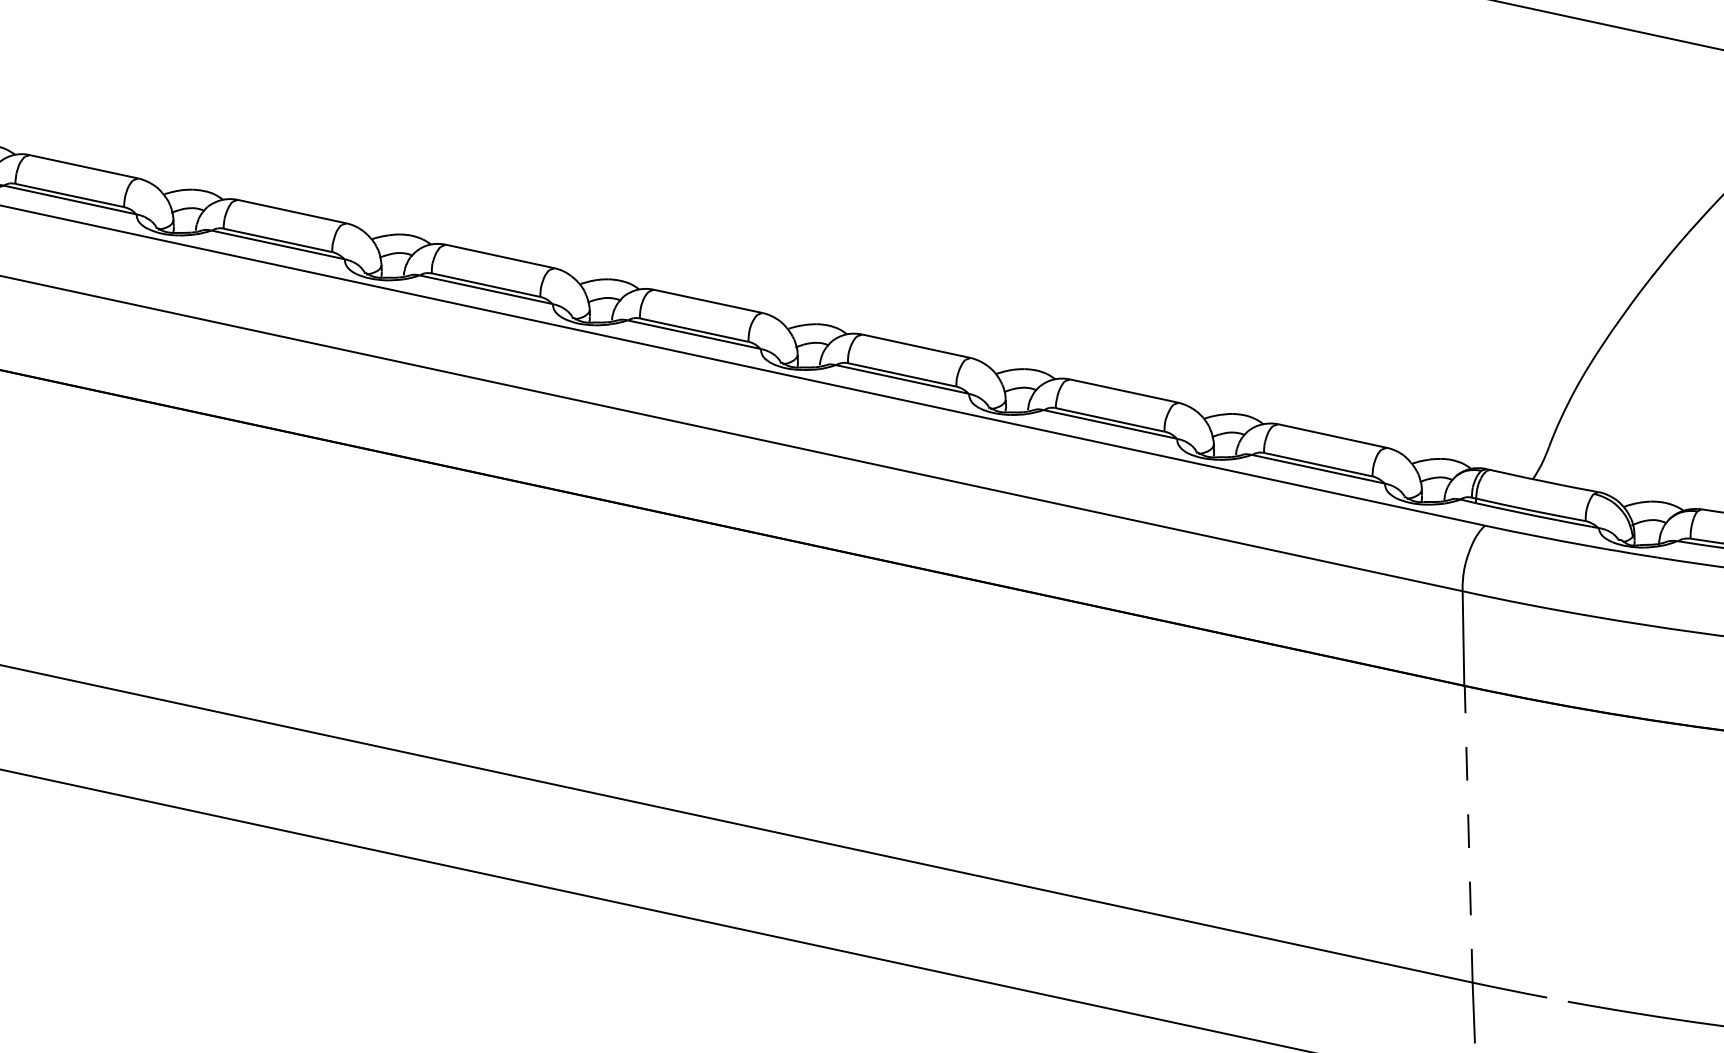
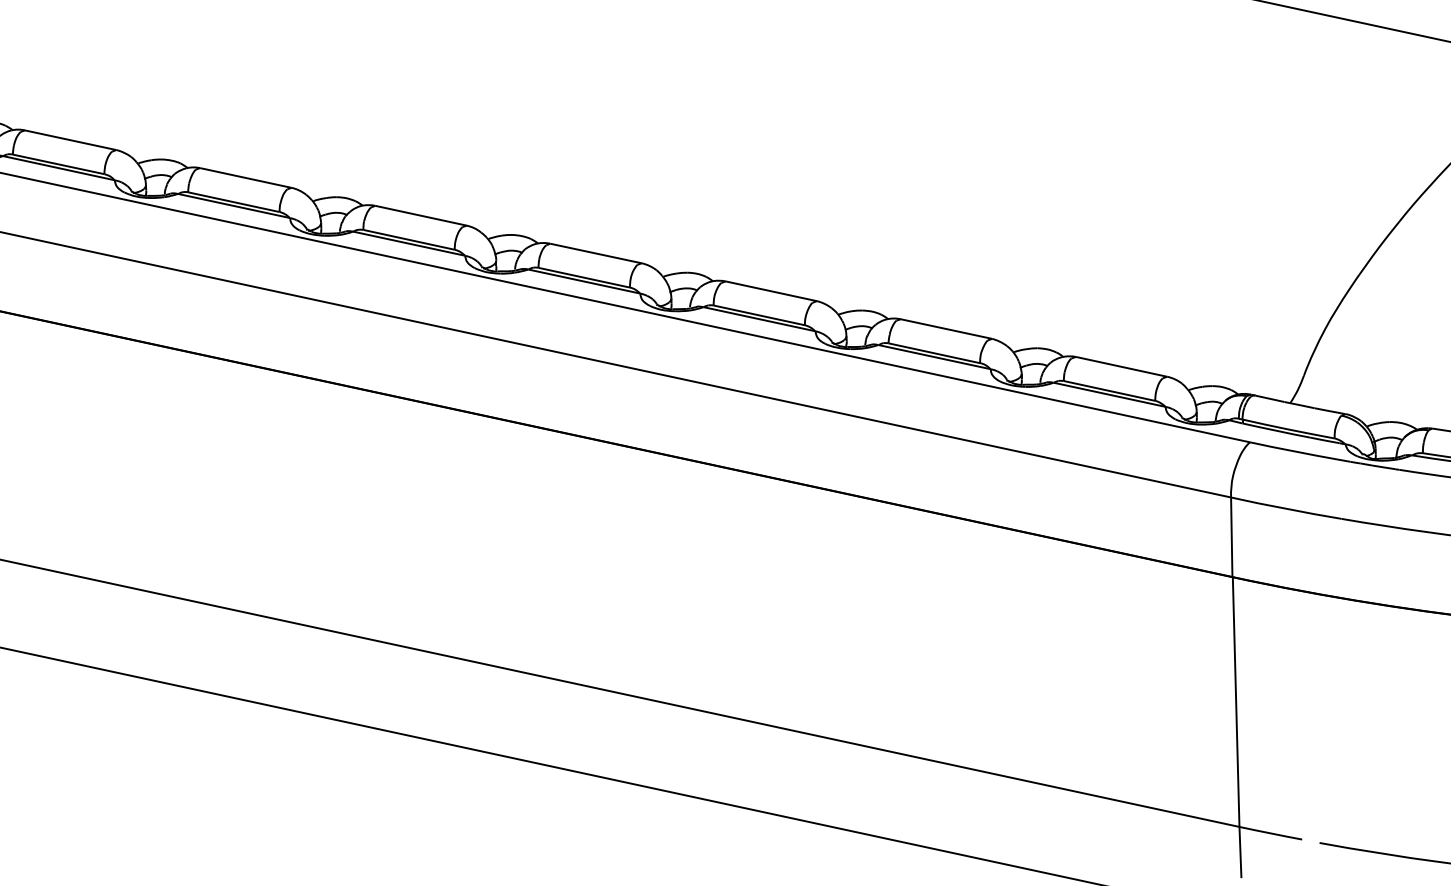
line: (1468, 833) -> (1235, 701), dashed -> solid

